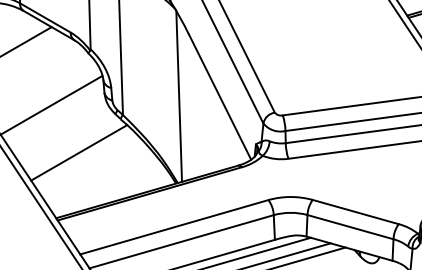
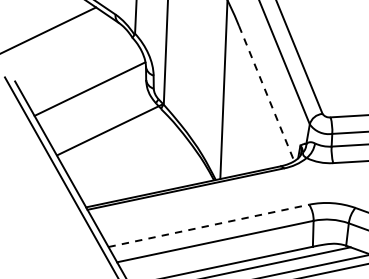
line: (220, 97) -> (266, 93), solid -> dashed
line: (79, 152) -> (110, 129), moved
line: (174, 227) -> (208, 226), solid -> dashed

